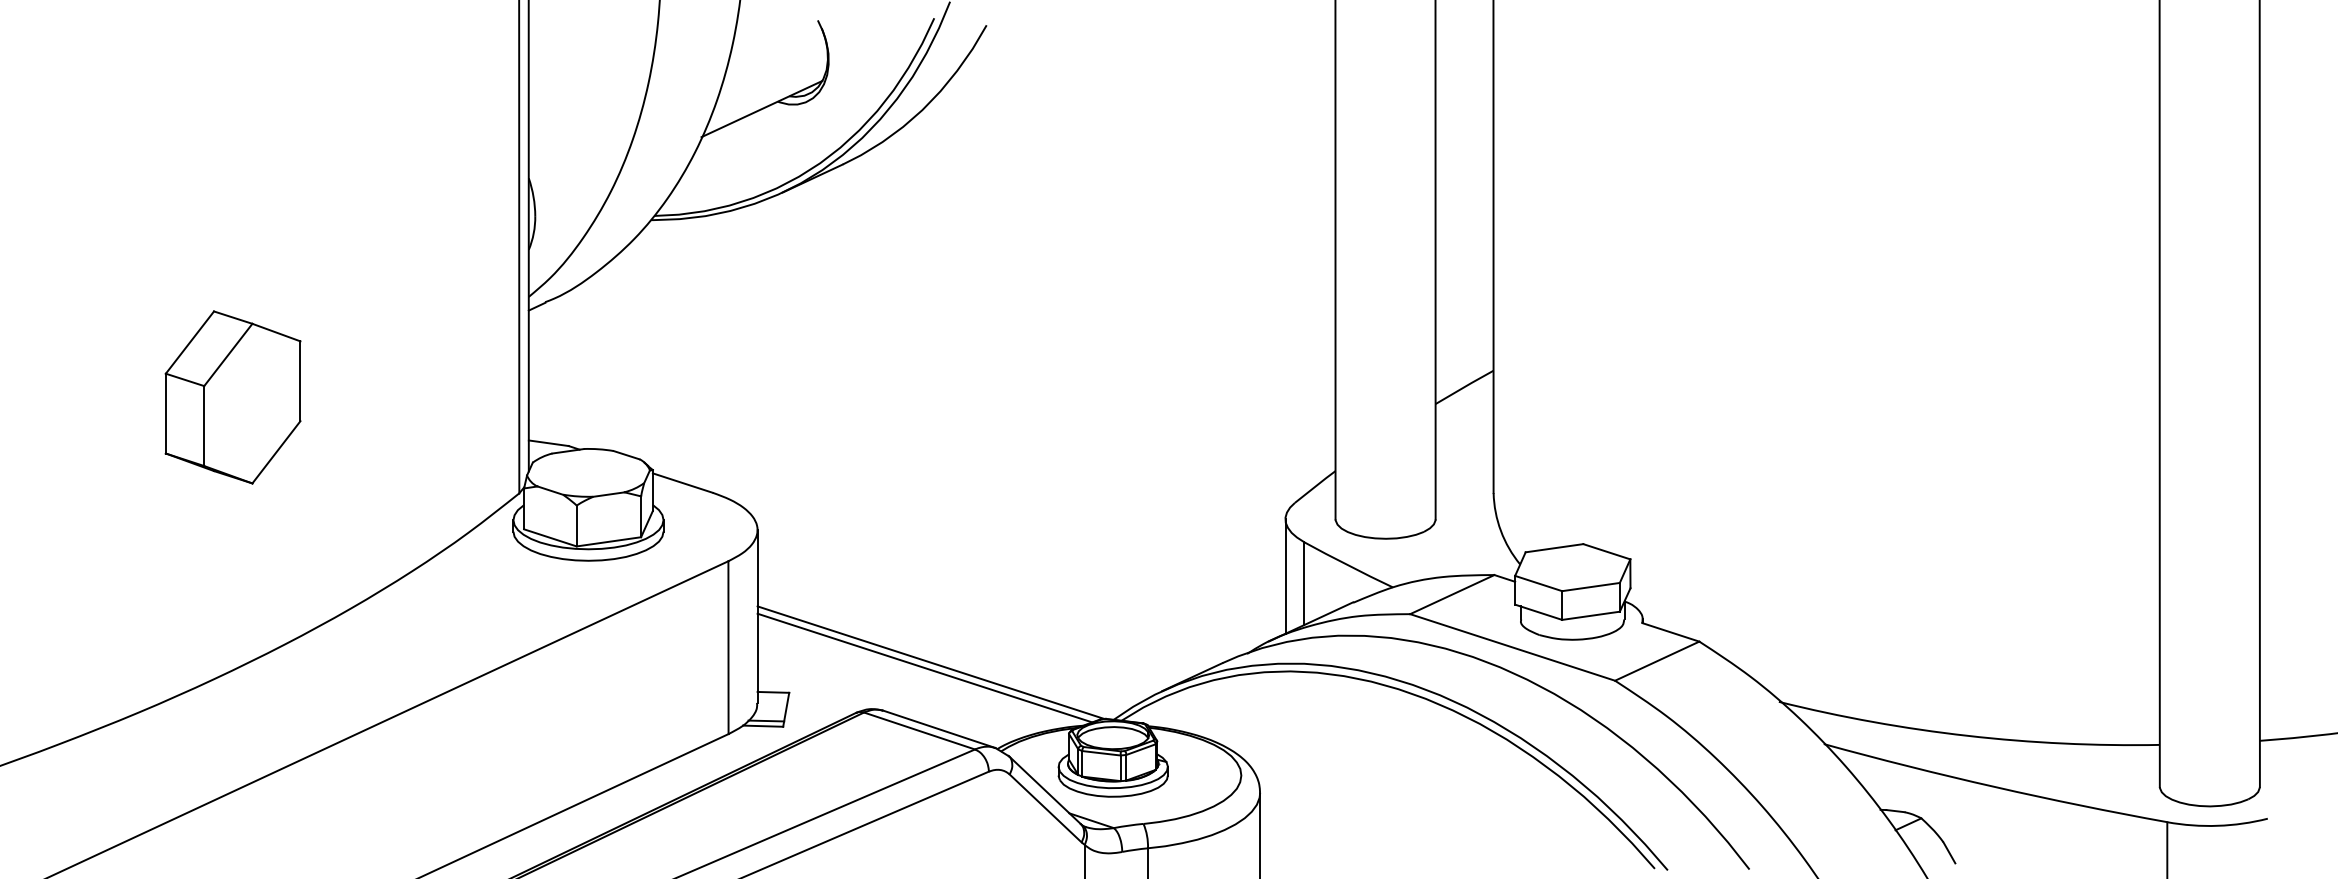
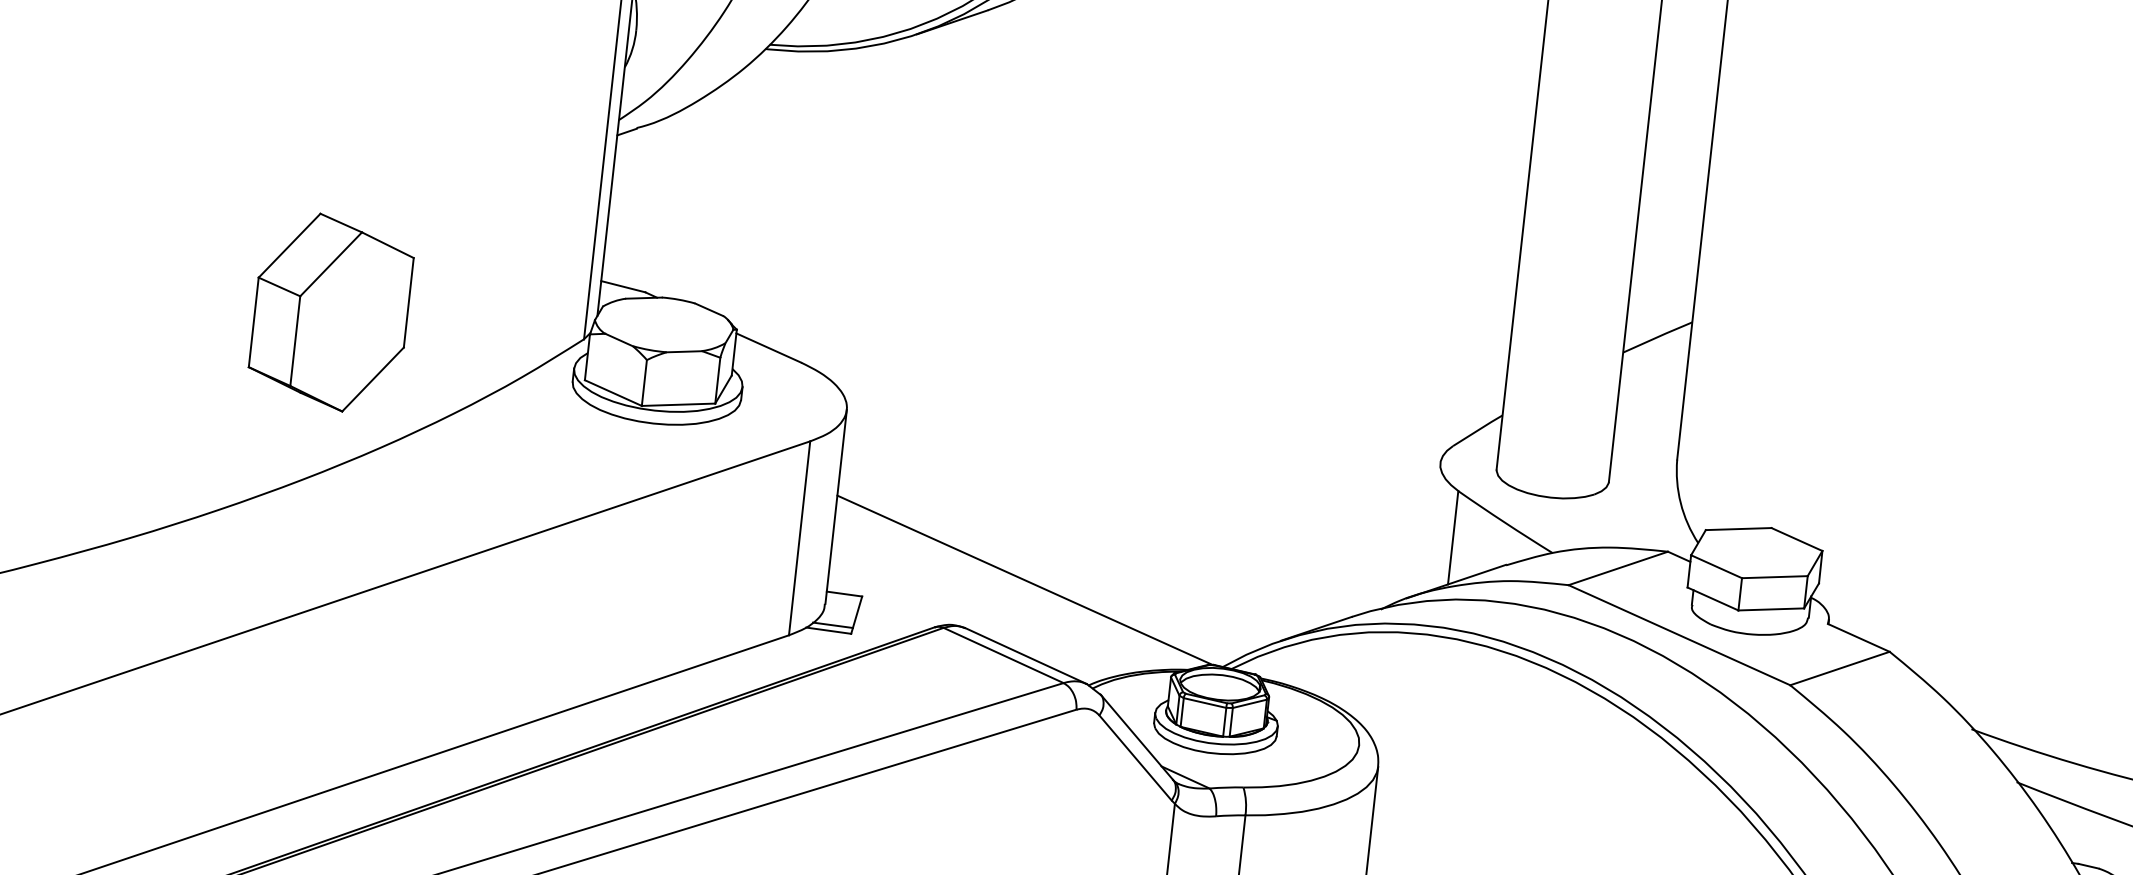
part: (232, 397) -> (330, 312), moved
line: (1285, 576) -> (1433, 527), removed
line: (924, 667) -> (1017, 584), removed

